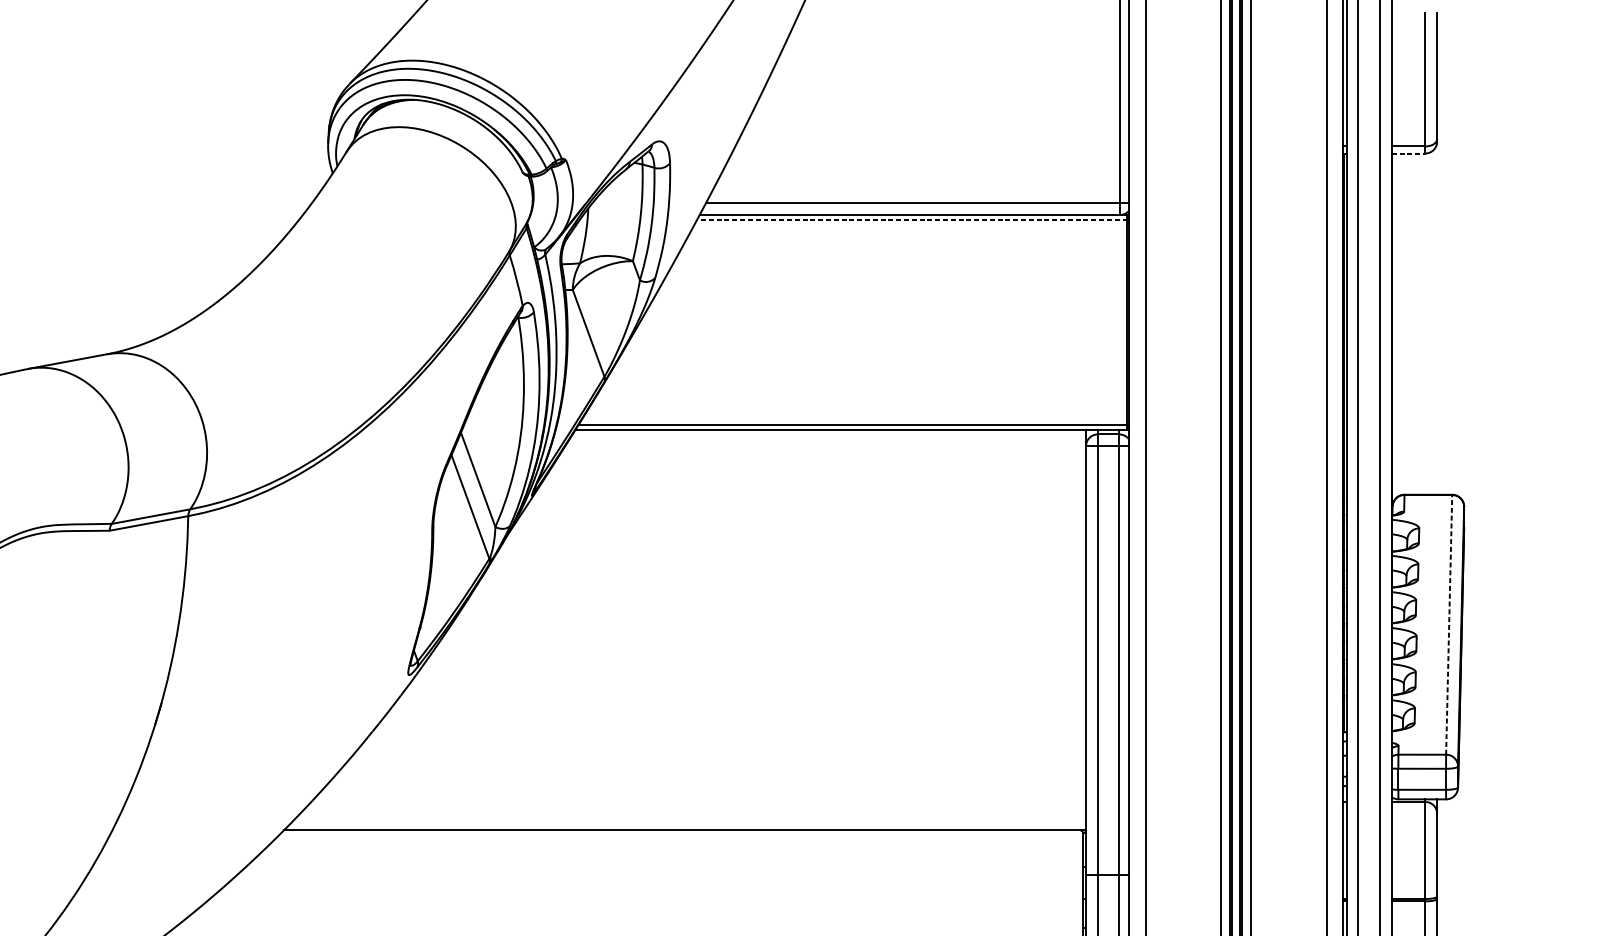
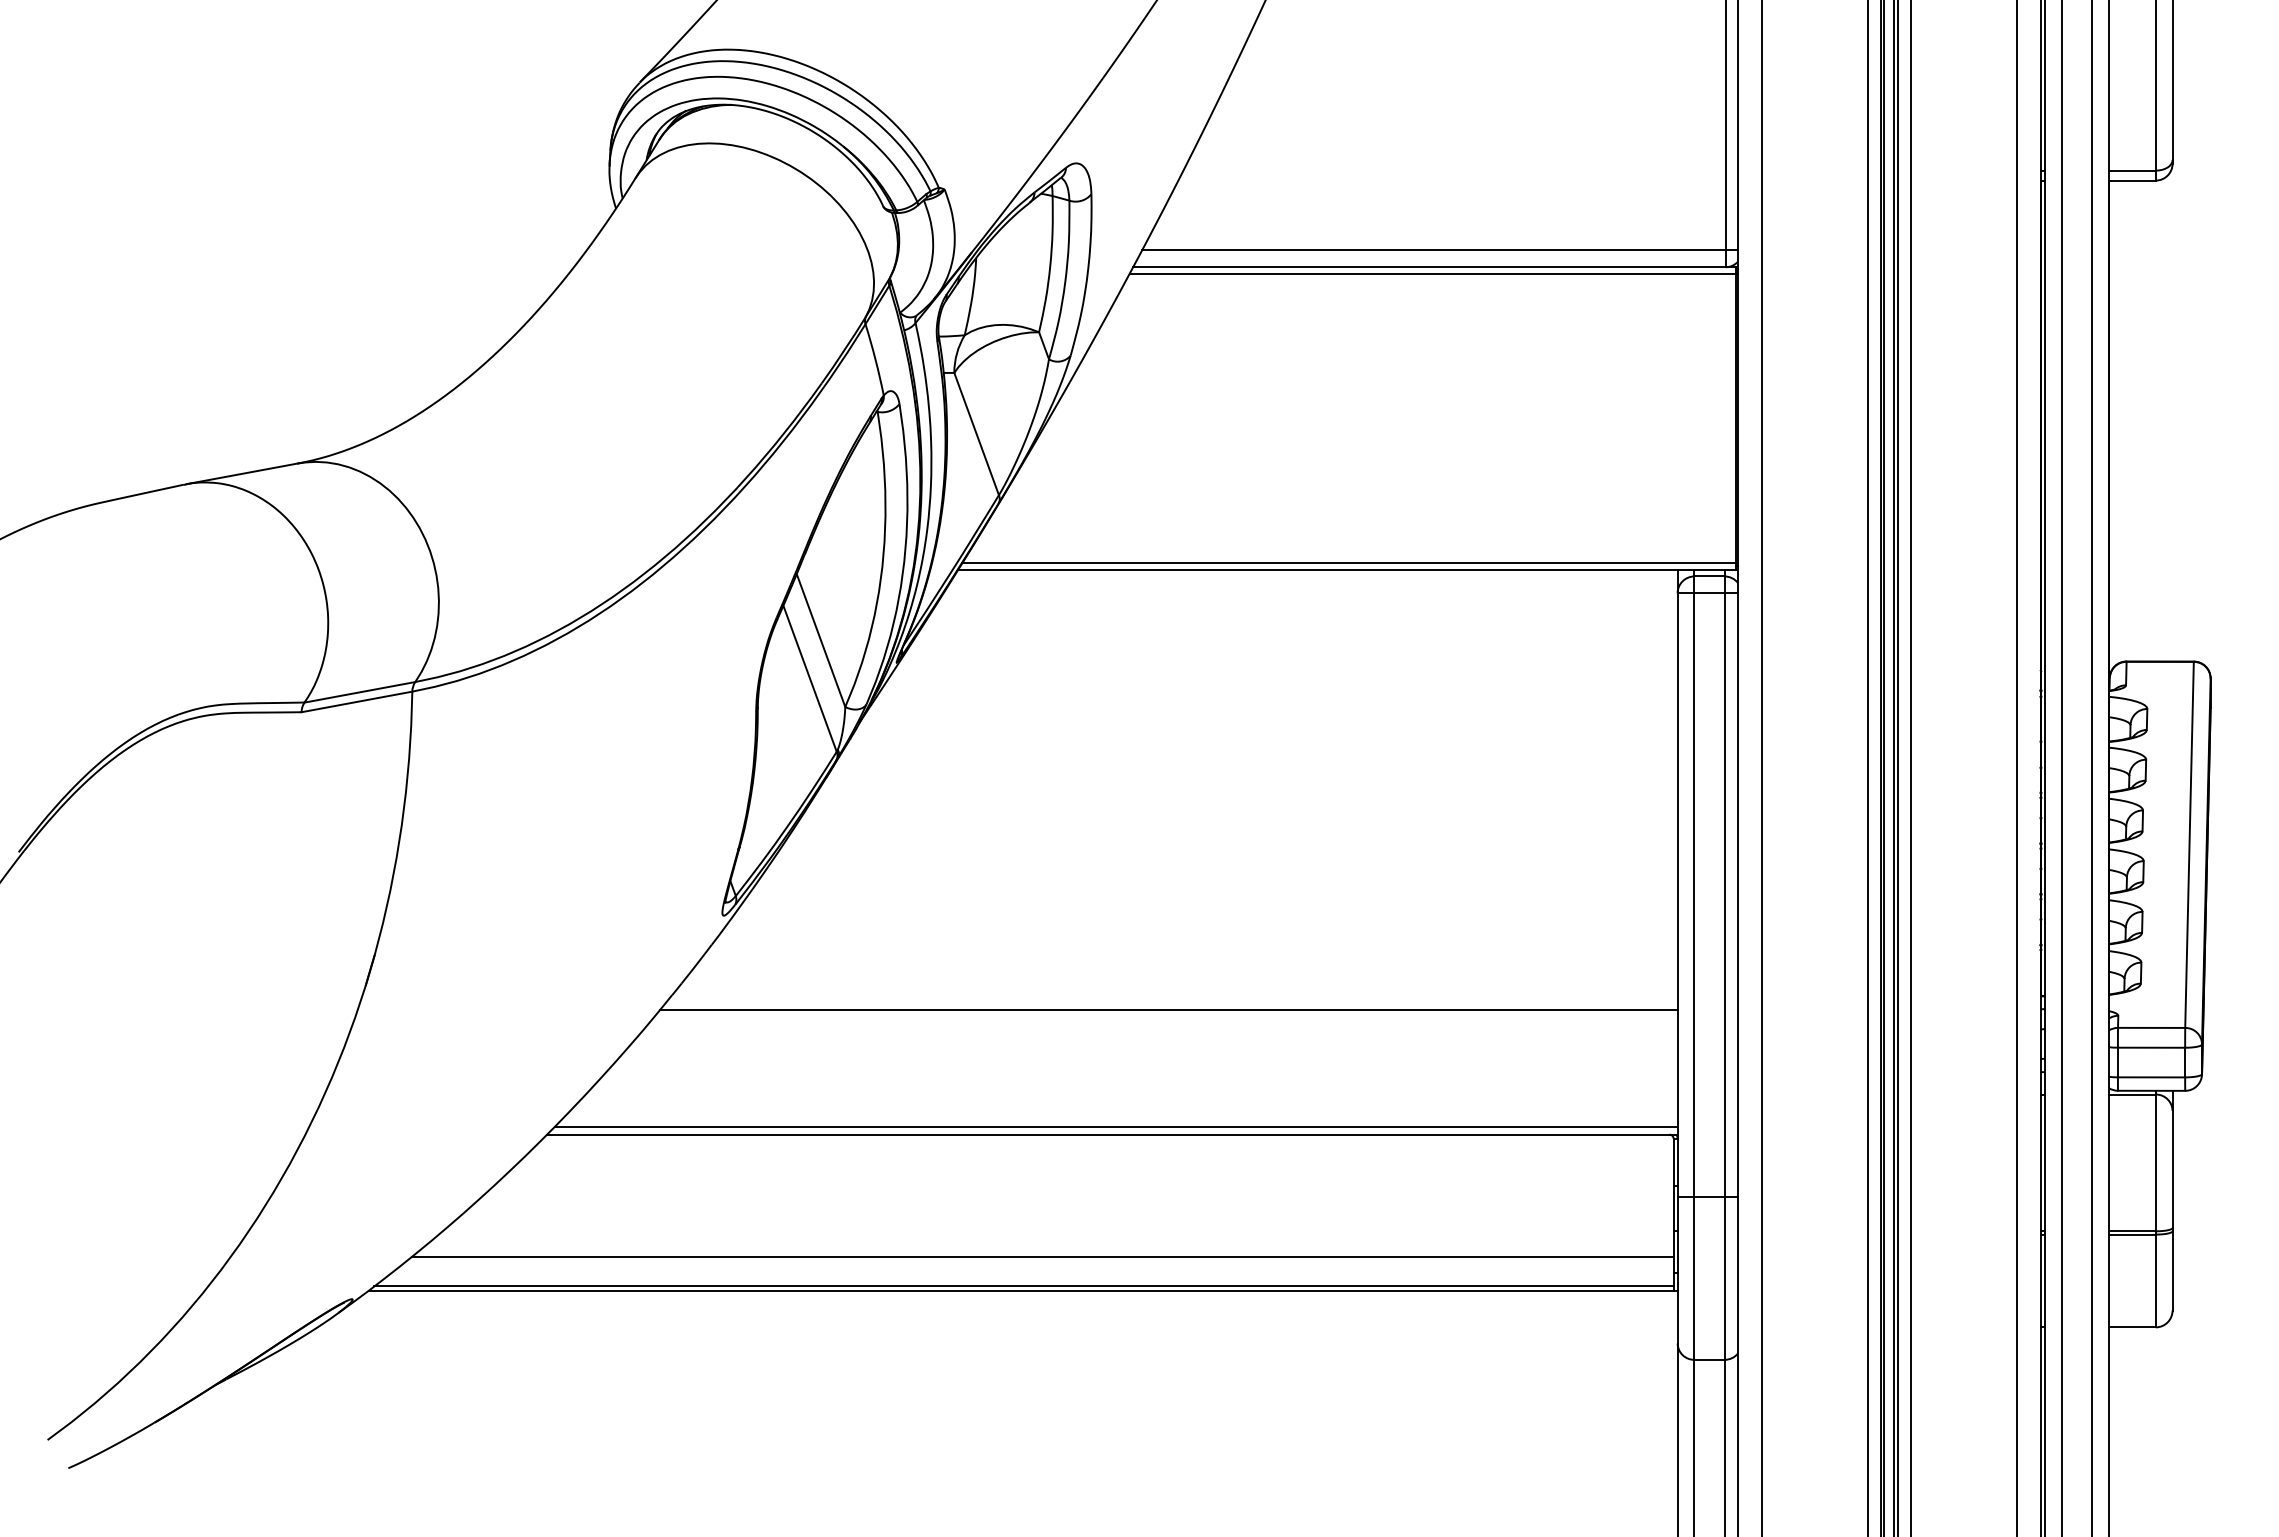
line: (1408, 153) -> (2132, 180), dashed -> solid
line: (912, 219) -> (1432, 273), dashed -> solid
line: (1449, 624) -> (2189, 844), dashed -> solid
line: (724, 741) -> (1168, 1009), added
line: (687, 824) -> (1115, 1126), added
line: (635, 916) -> (1042, 1256), added

